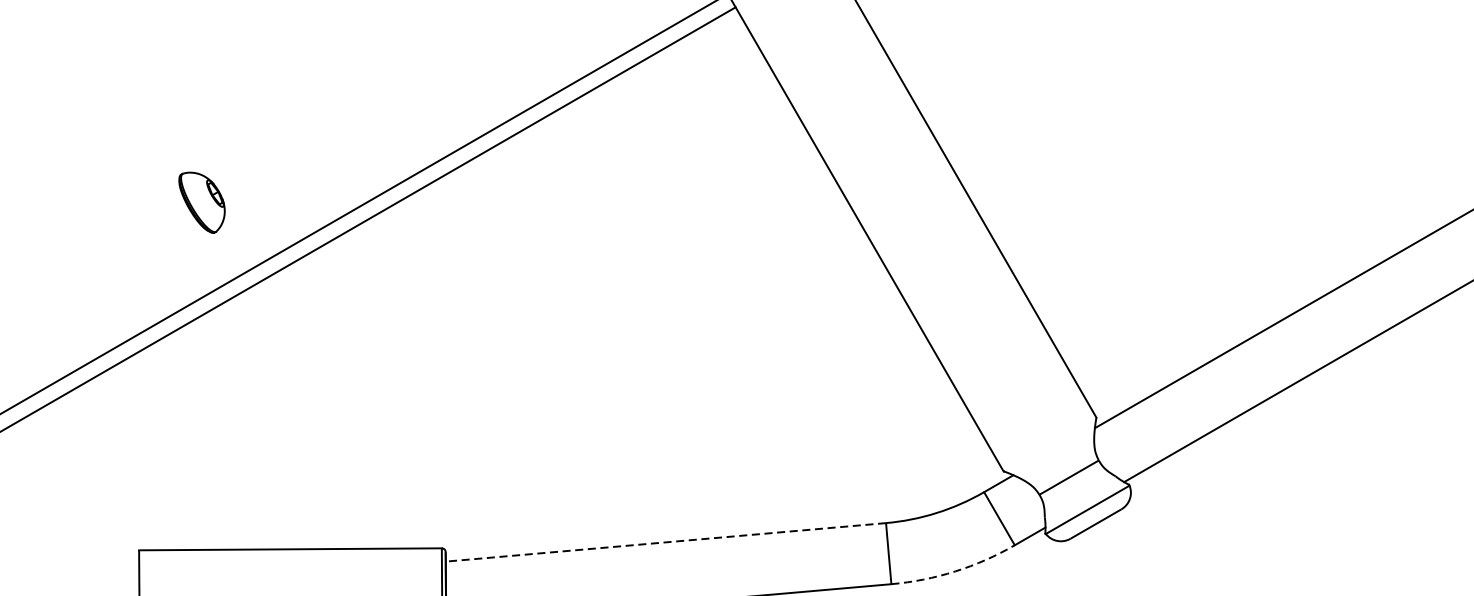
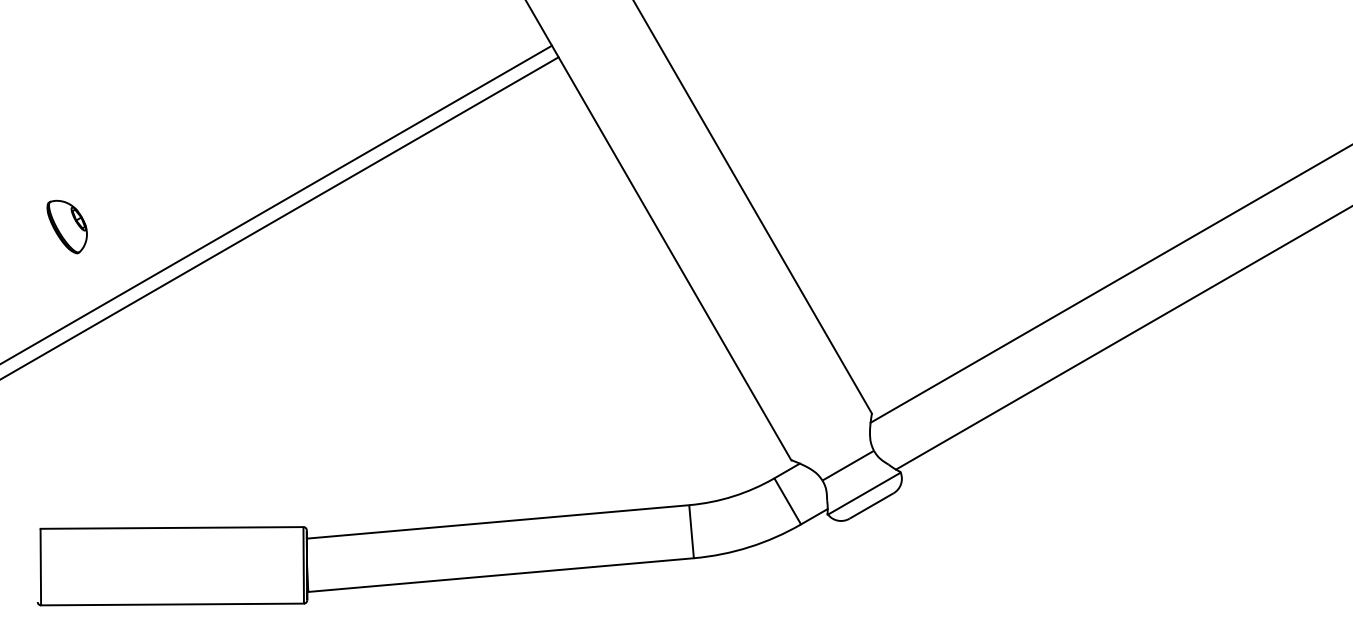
part: (201, 202) -> (66, 226), moved
line: (666, 541) -> (498, 521), dashed -> solid
arc: (955, 571) -> (749, 547), dashed -> solid

